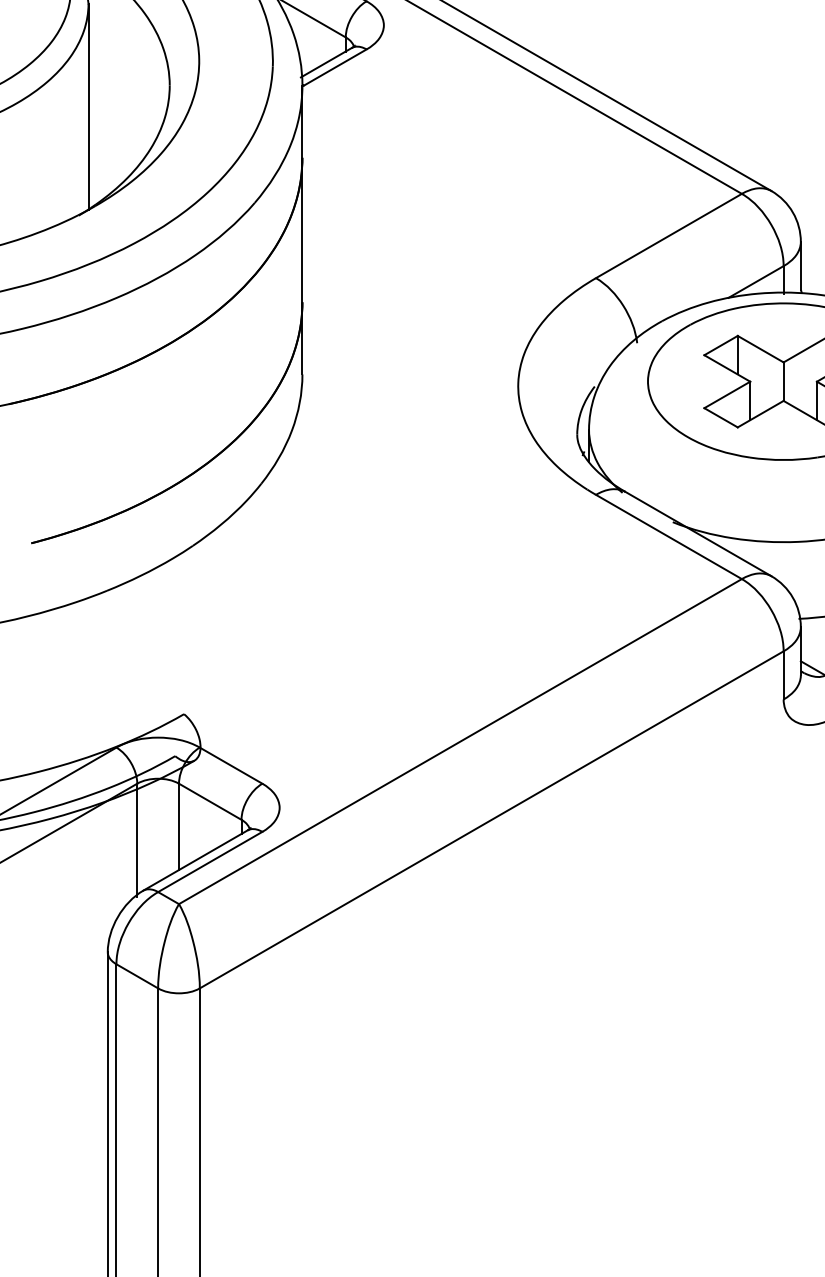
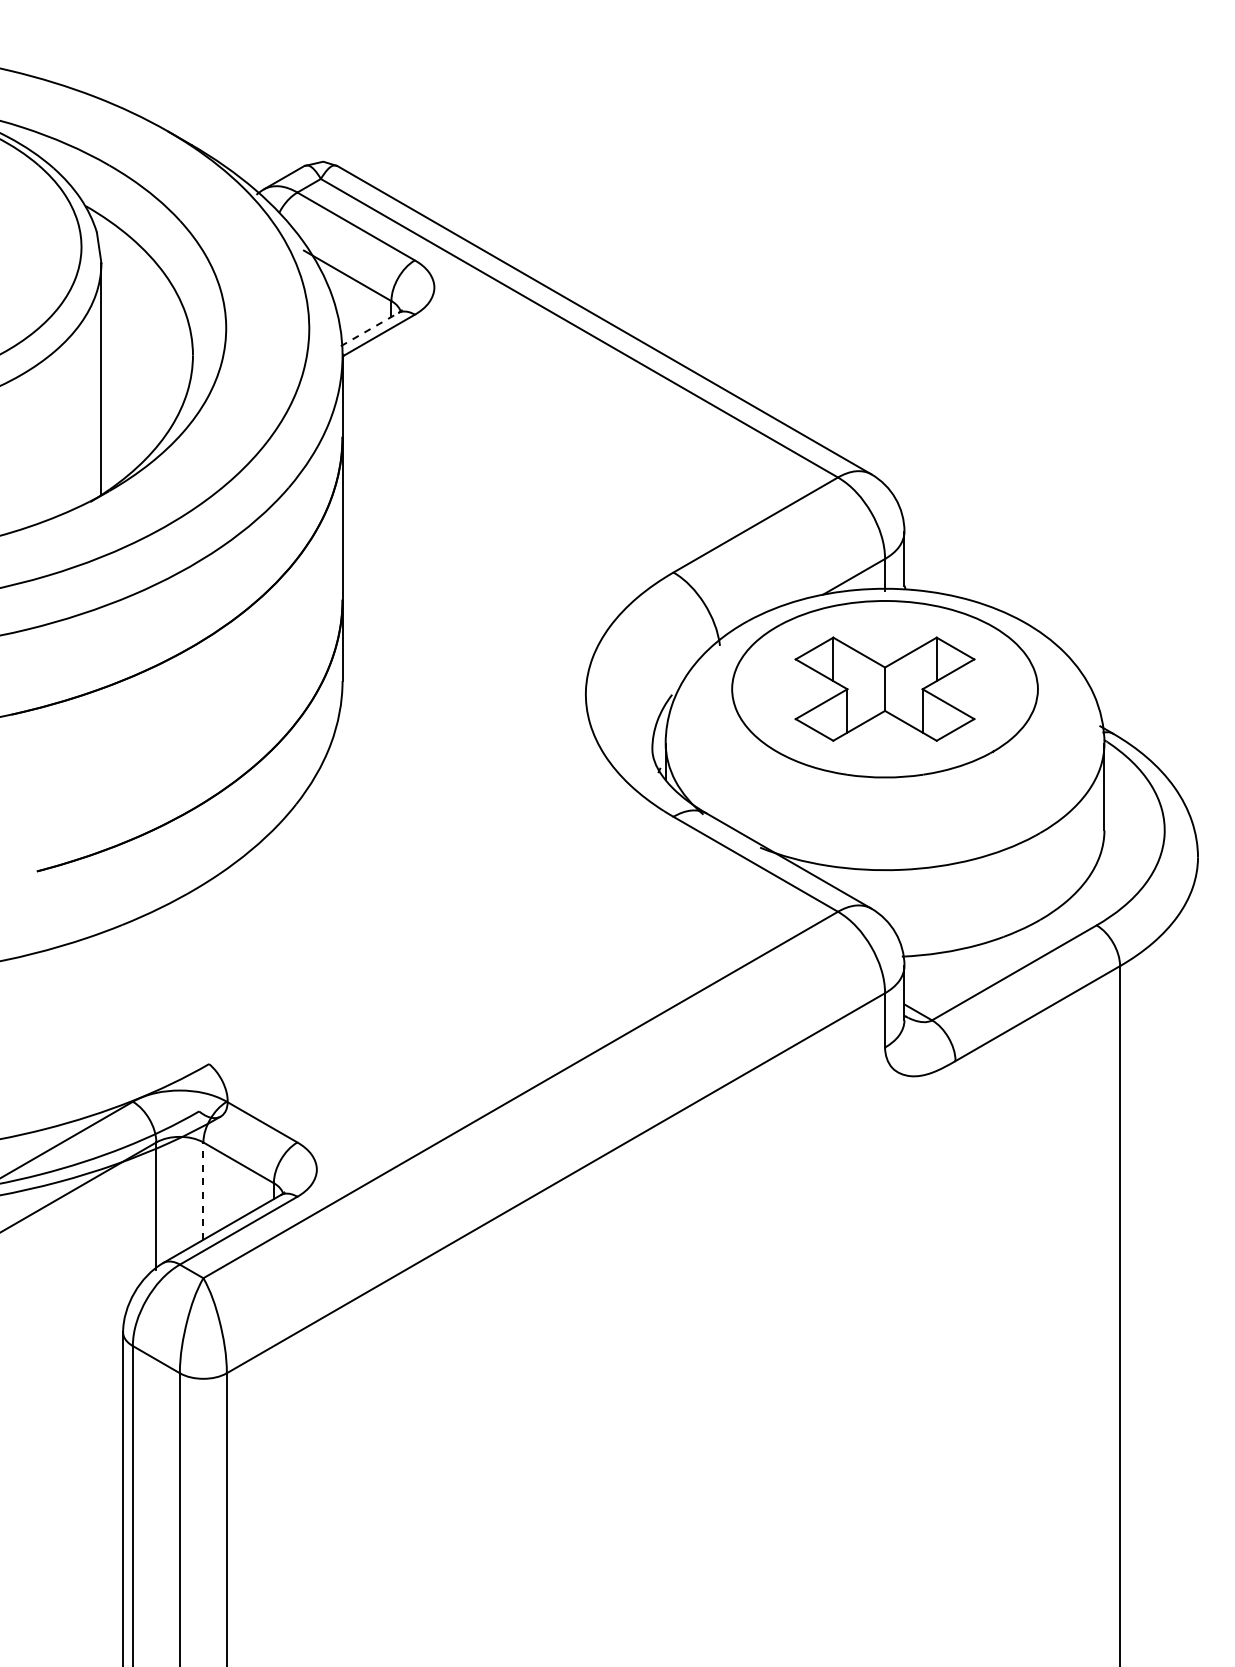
line: (326, 62) -> (369, 329), solid -> dashed
line: (179, 827) -> (203, 1191), solid -> dashed

